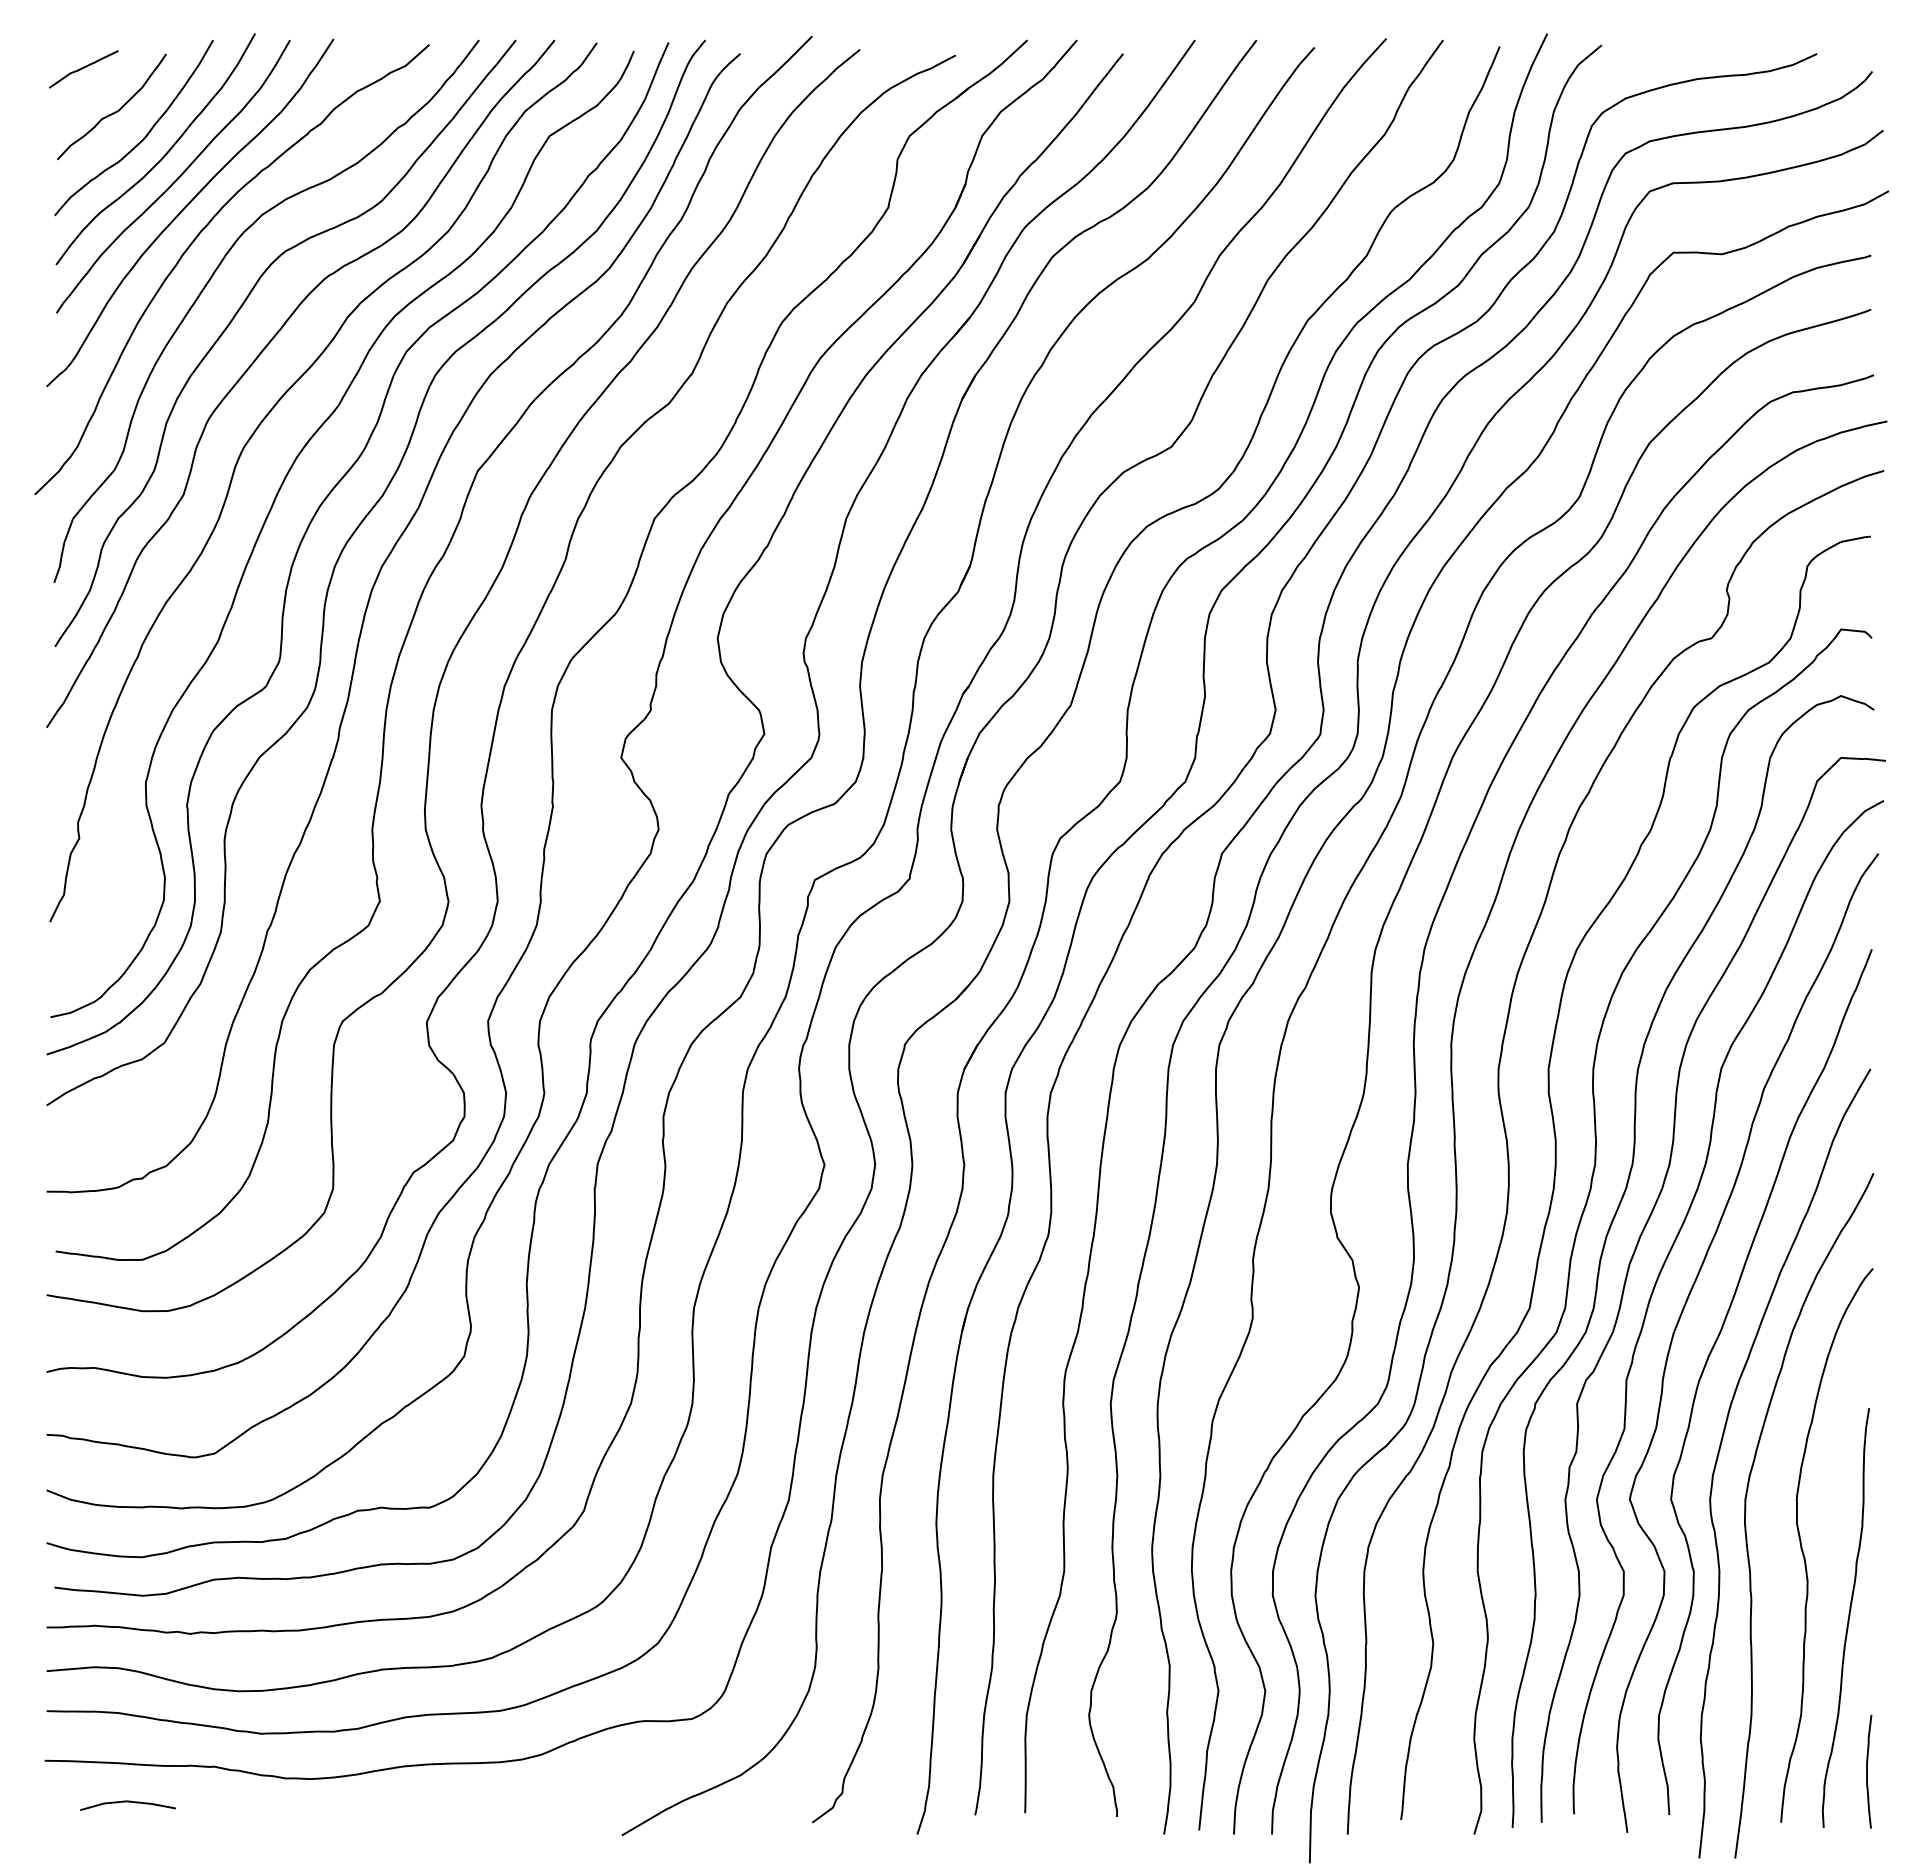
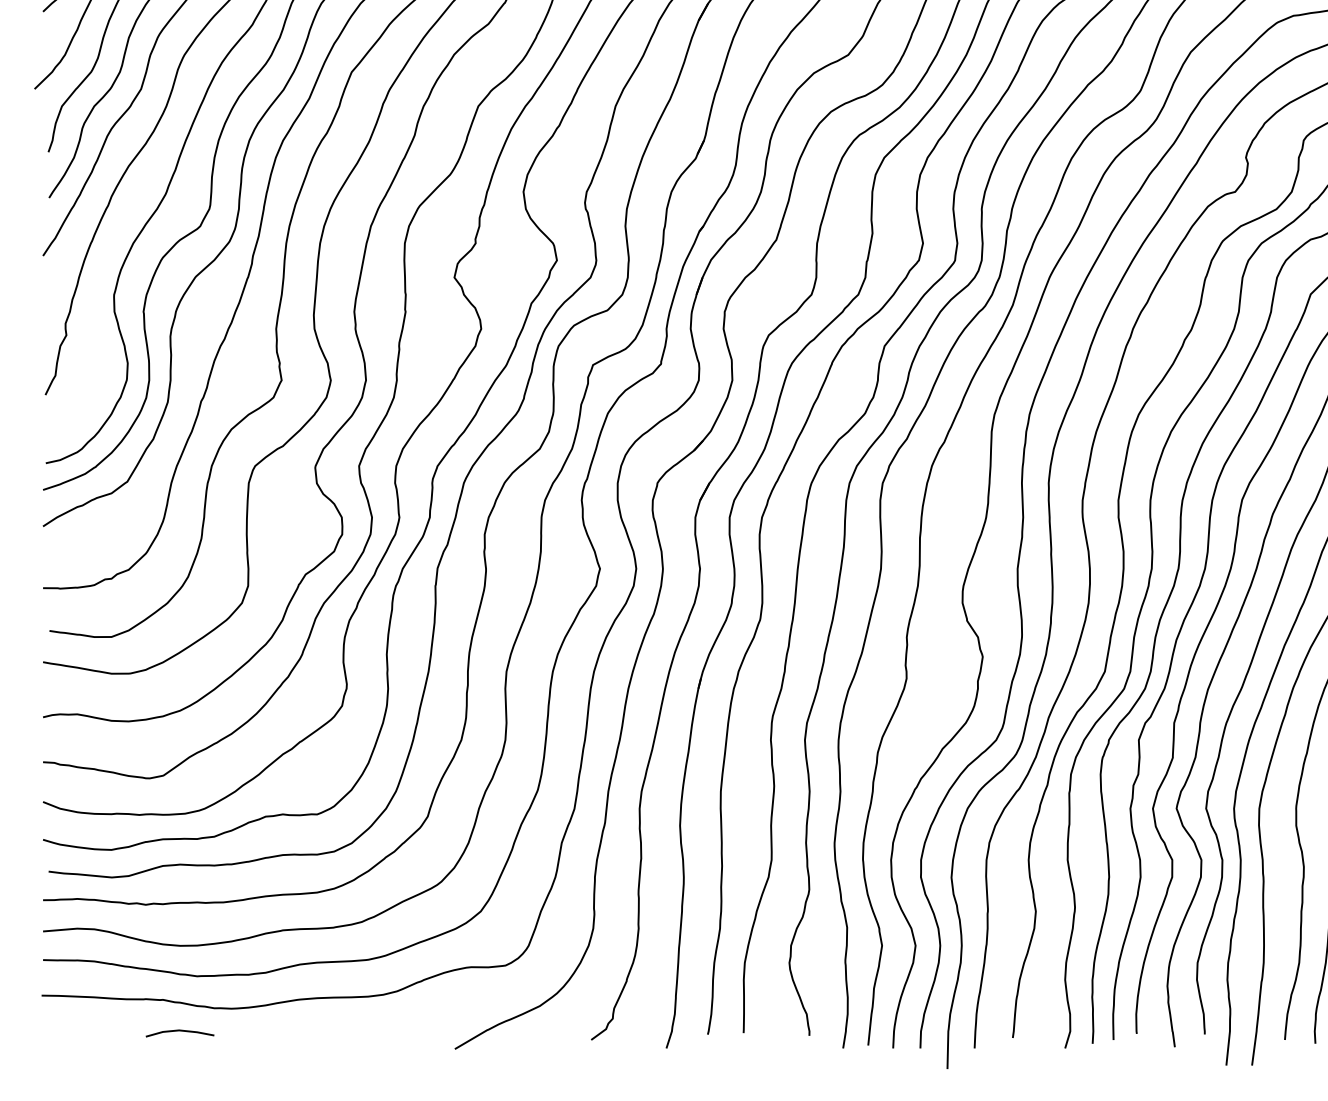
line: (127, 1802) -> (179, 1031), moved

